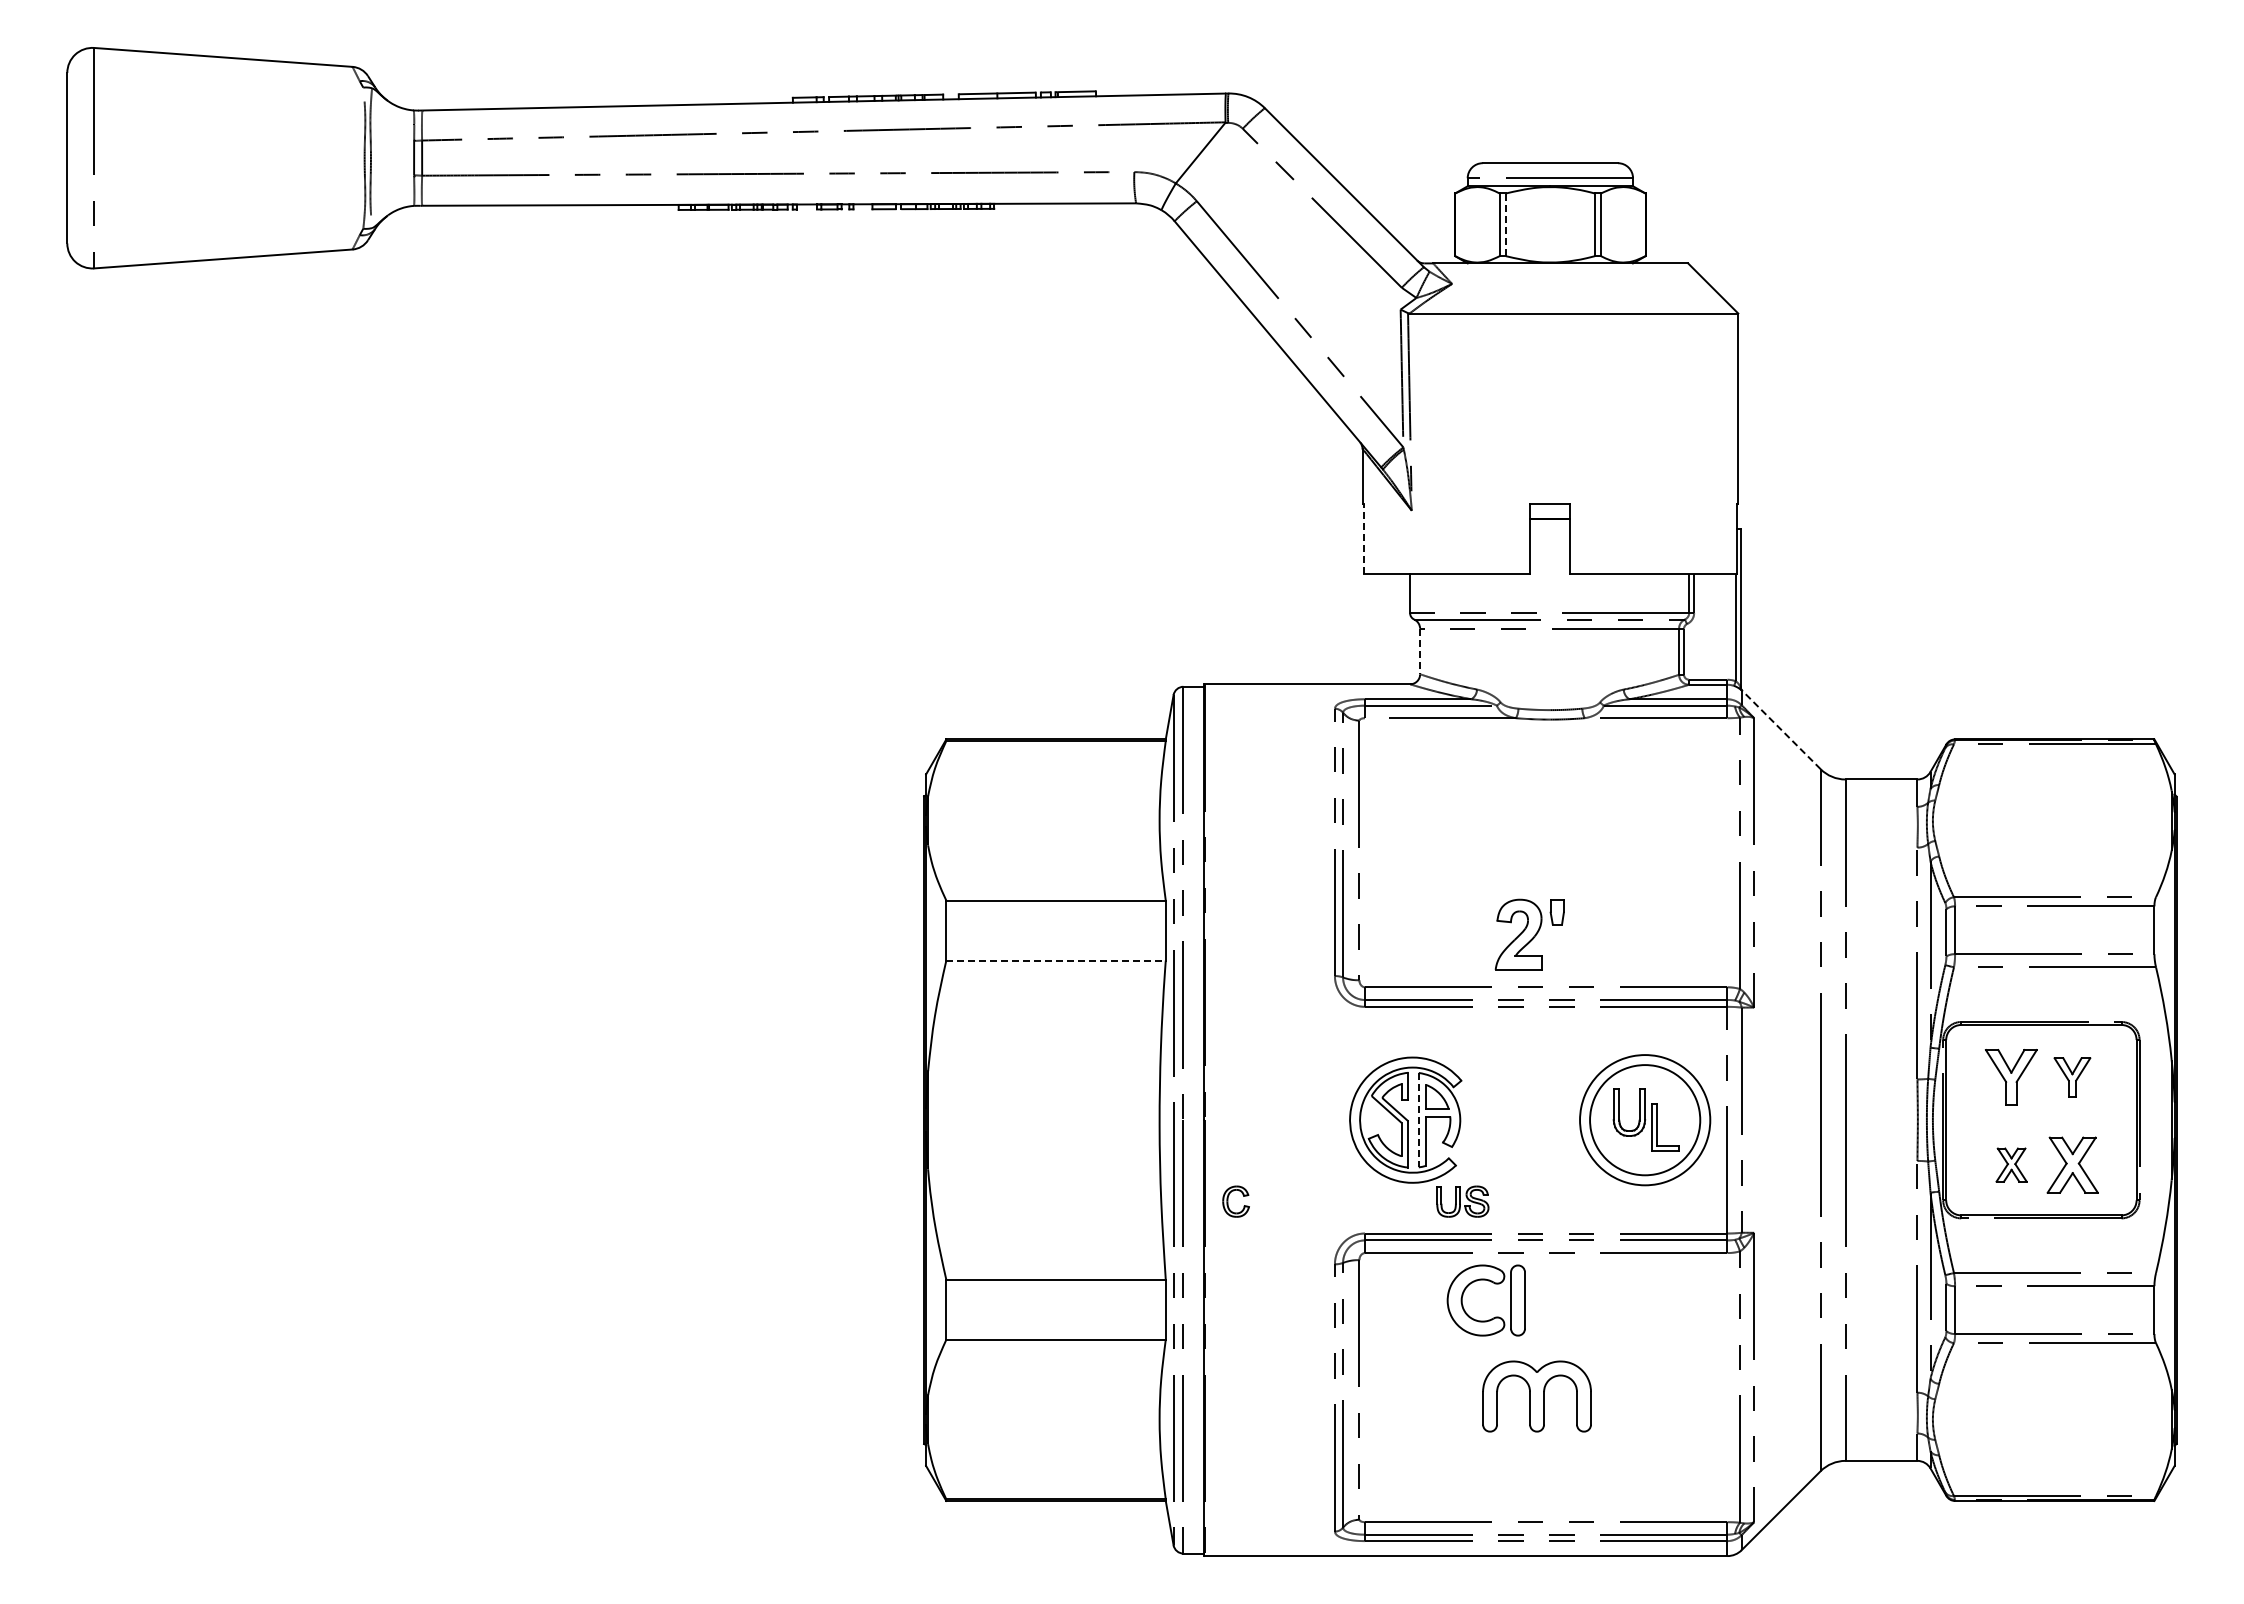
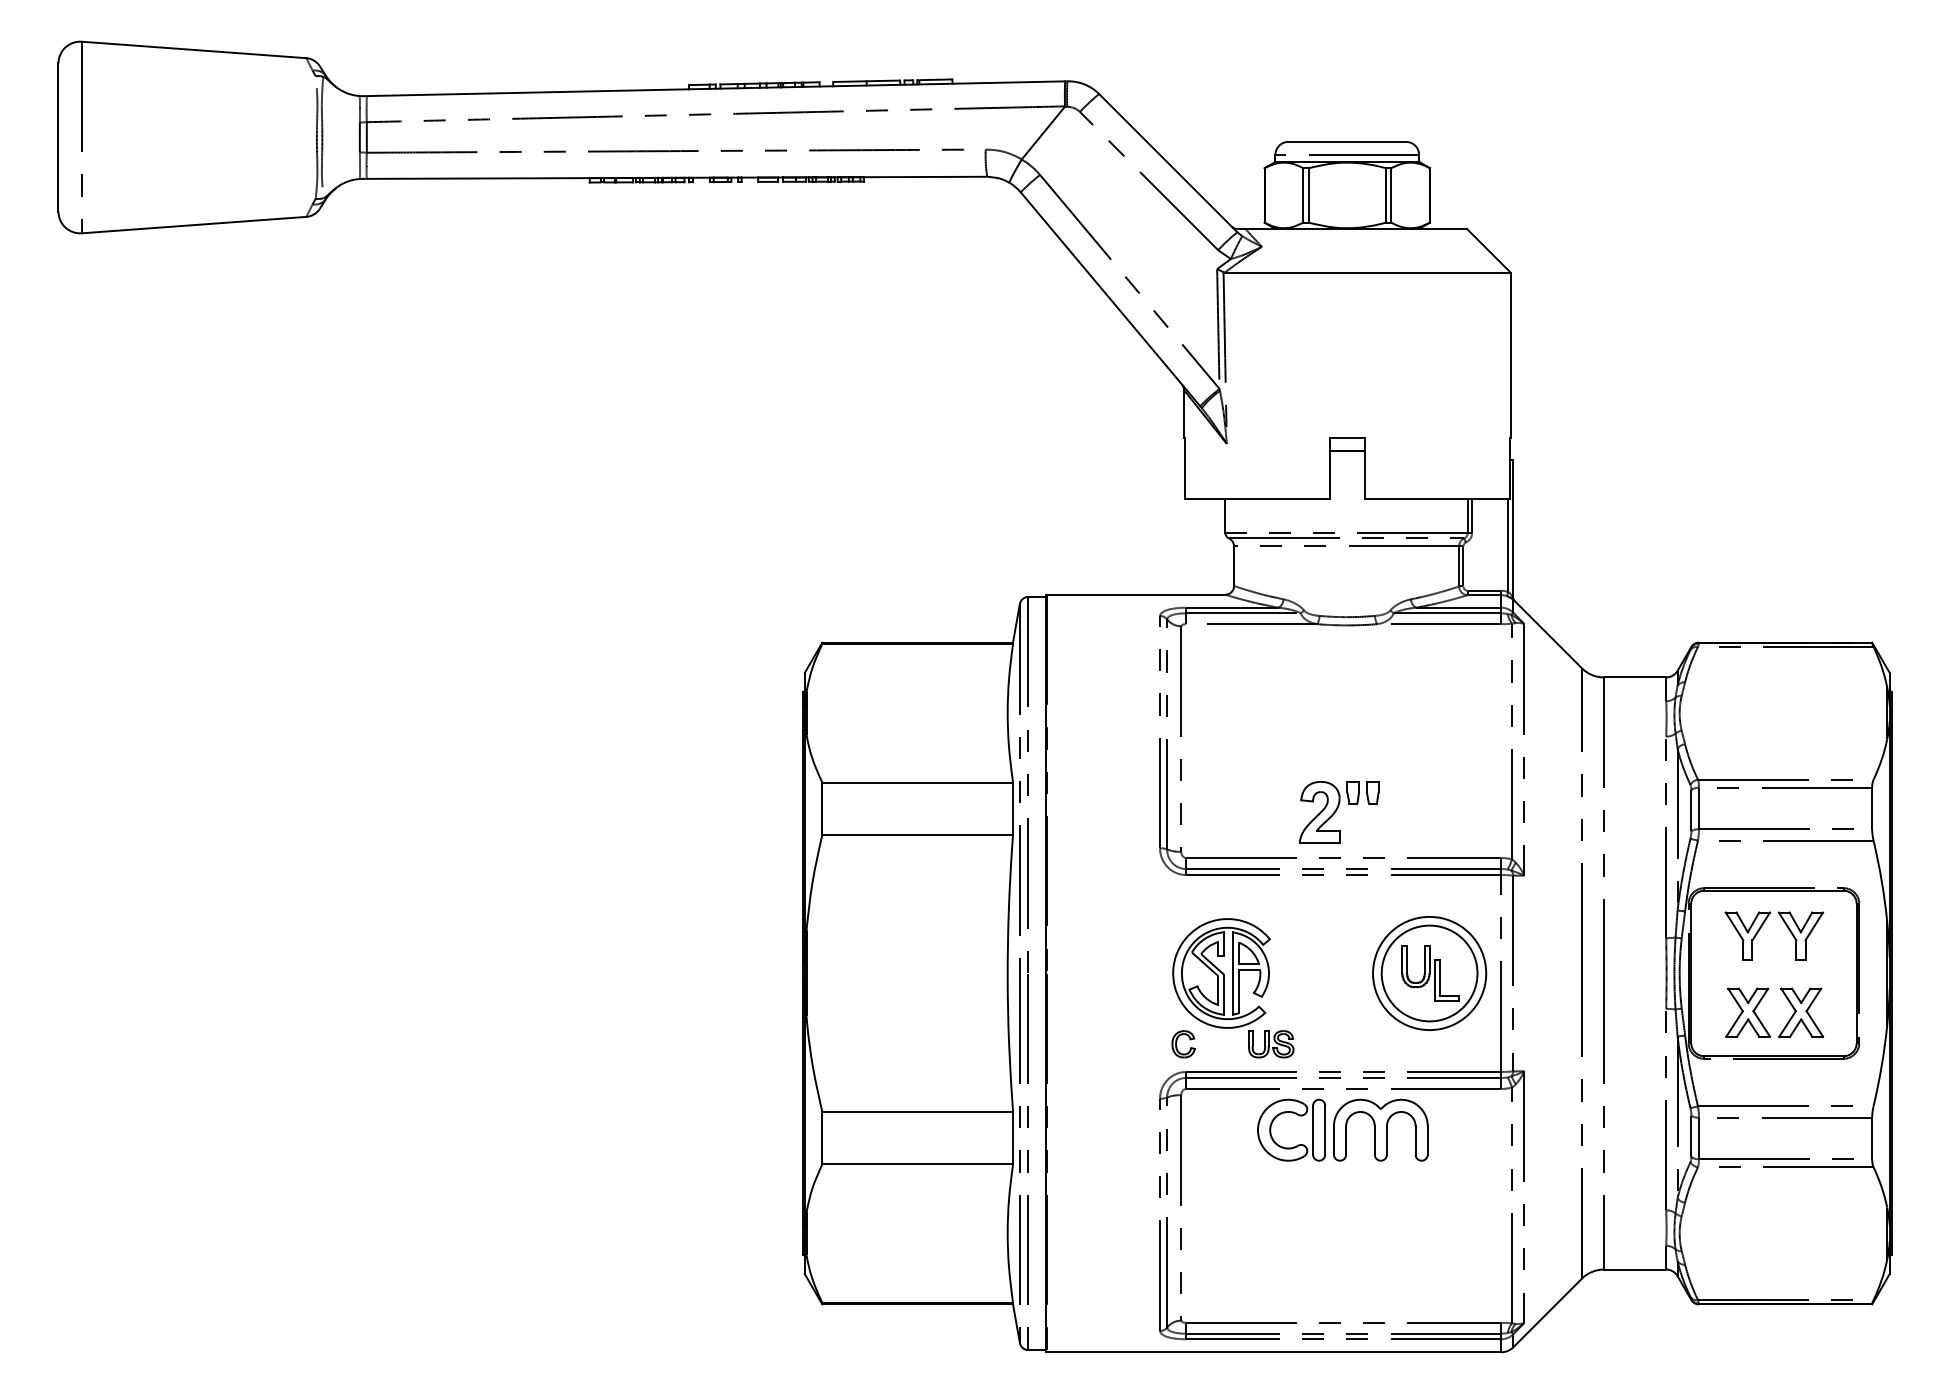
line: (1505, 224) -> (1308, 195), dashed -> solid
line: (1363, 538) -> (1184, 468), dashed -> solid
line: (1420, 651) -> (1234, 566), dashed -> solid
line: (1781, 729) -> (1548, 633), dashed -> solid
part: (1579, 912) -> (1372, 793), added
line: (1056, 960) -> (918, 834), dashed -> solid
part: (2072, 1077) -> (1800, 936), size x1.43
line: (1418, 1120) -> (1232, 973), dashed -> solid
part: (2011, 1164) -> (1747, 1012), size x1.67
part: (1228, 1201) -> (1177, 1044), moved
part: (1536, 1396) -> (1380, 1130), moved

